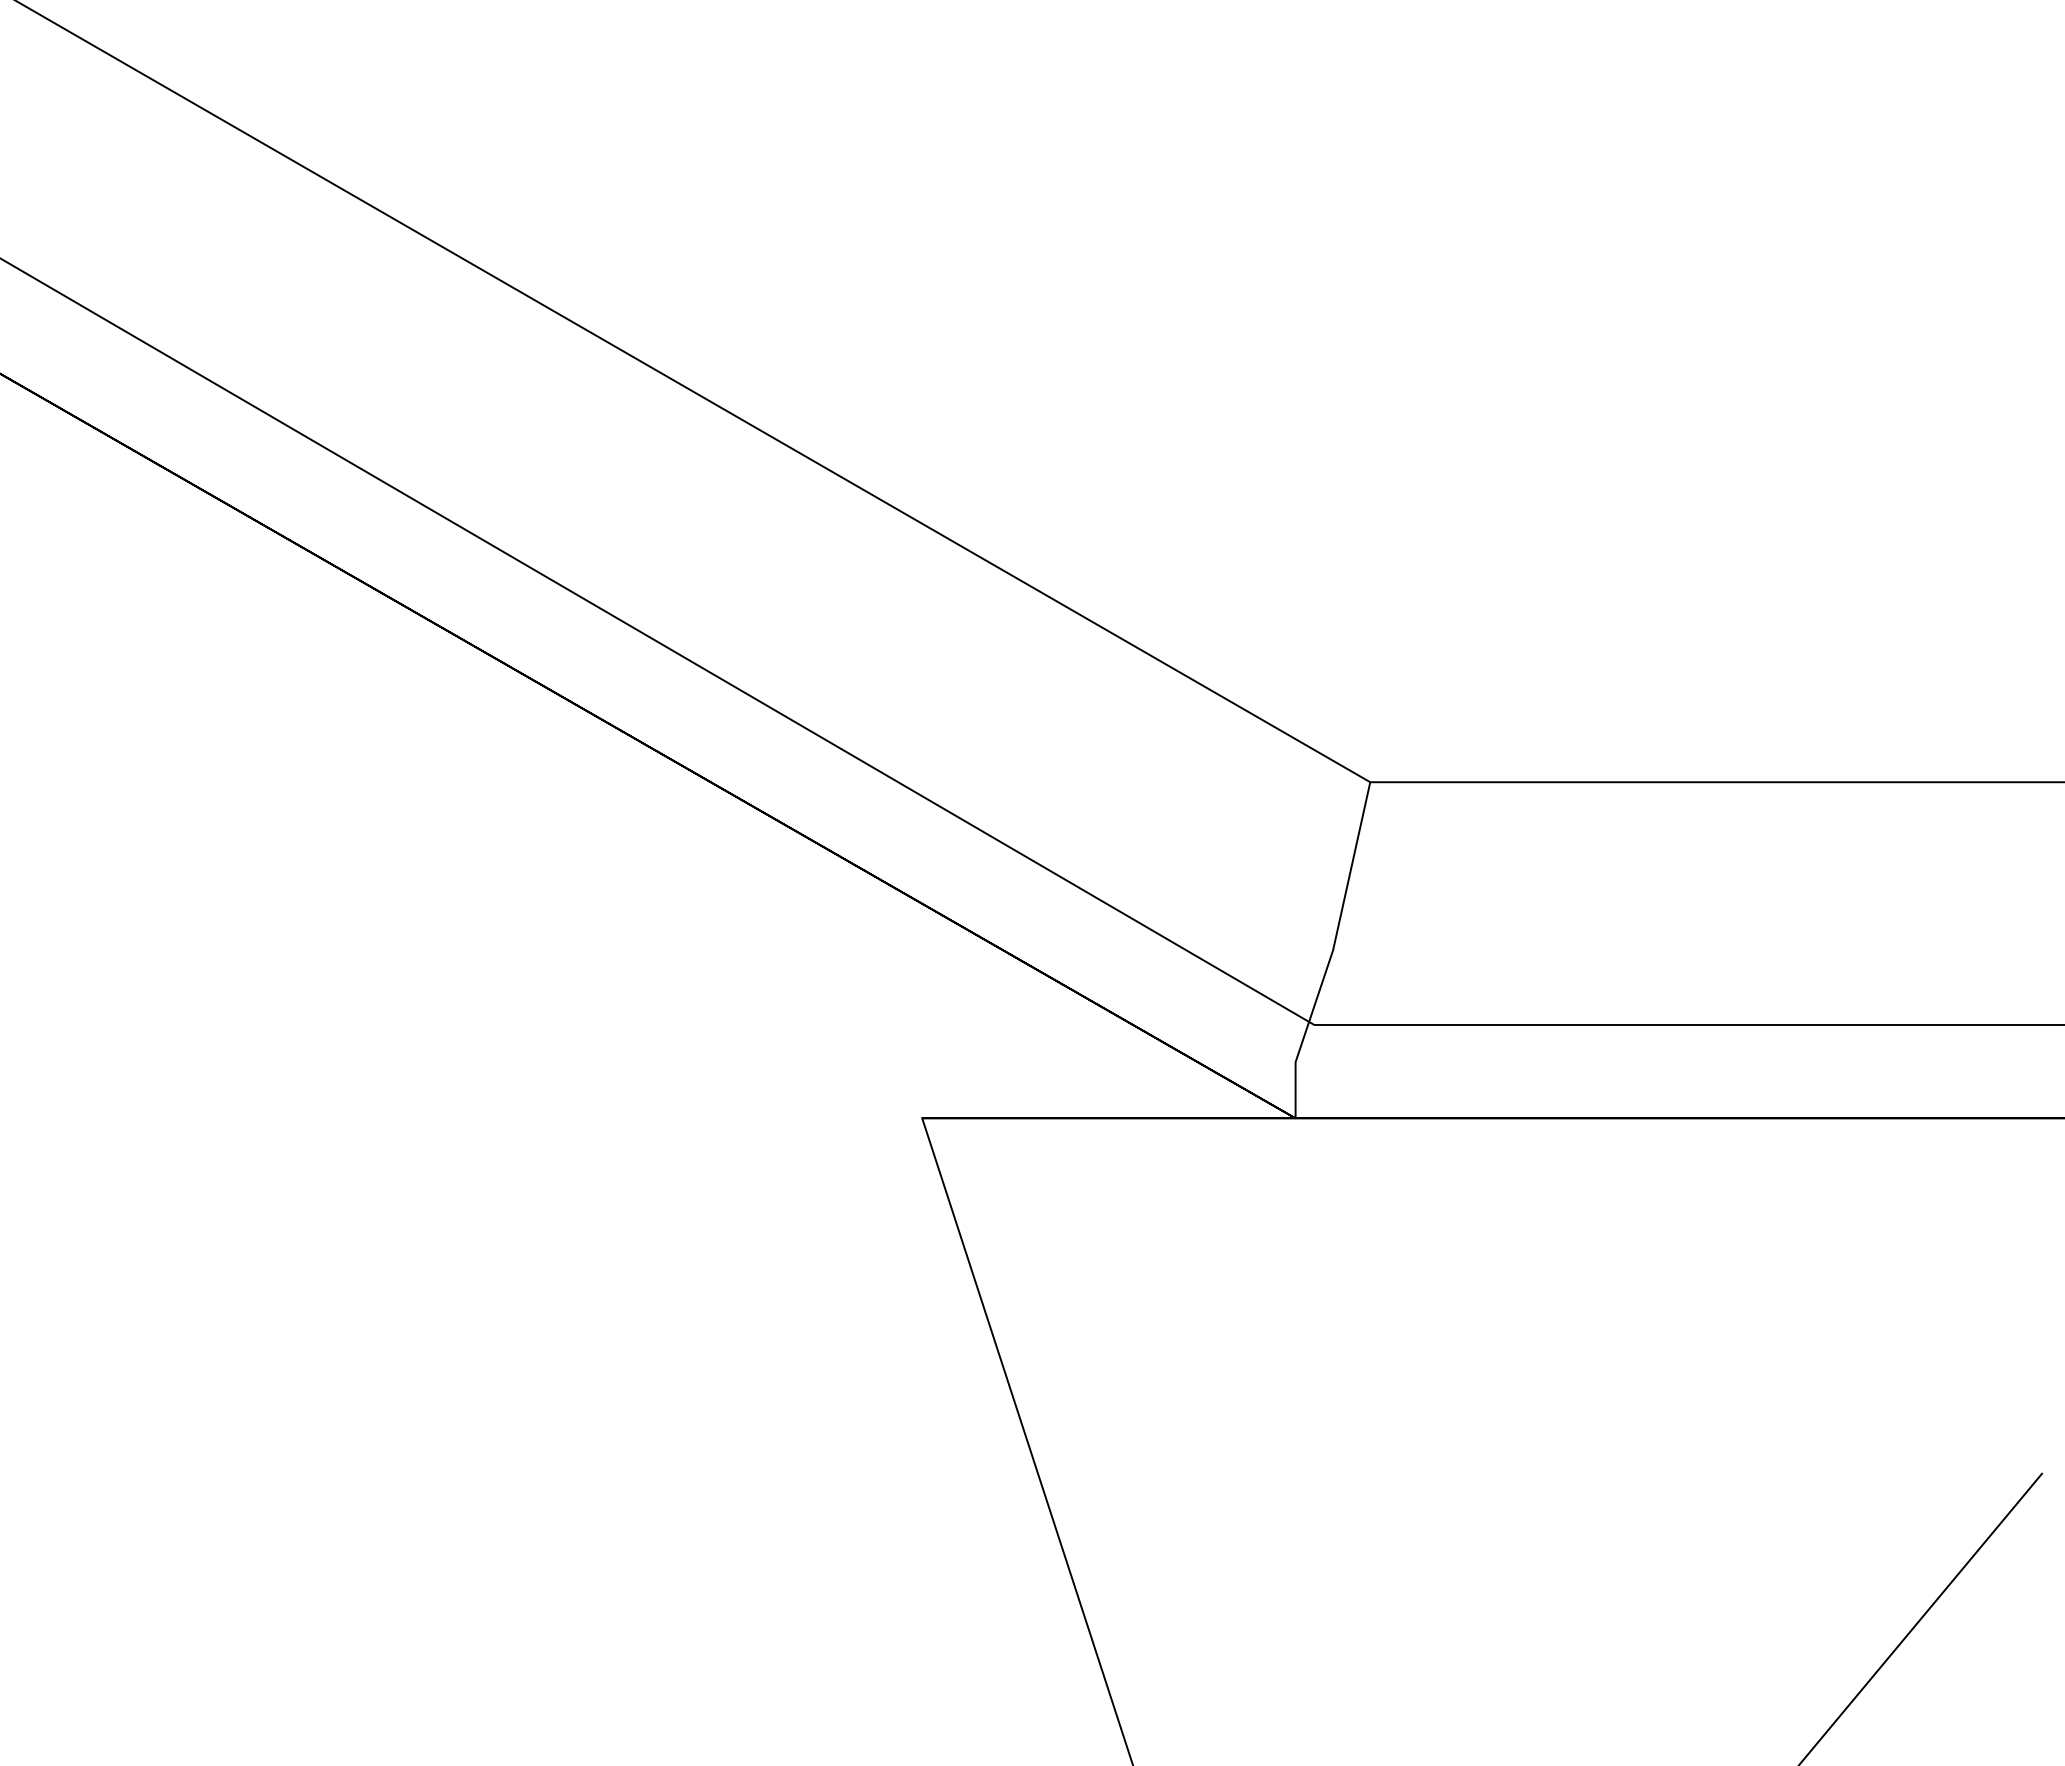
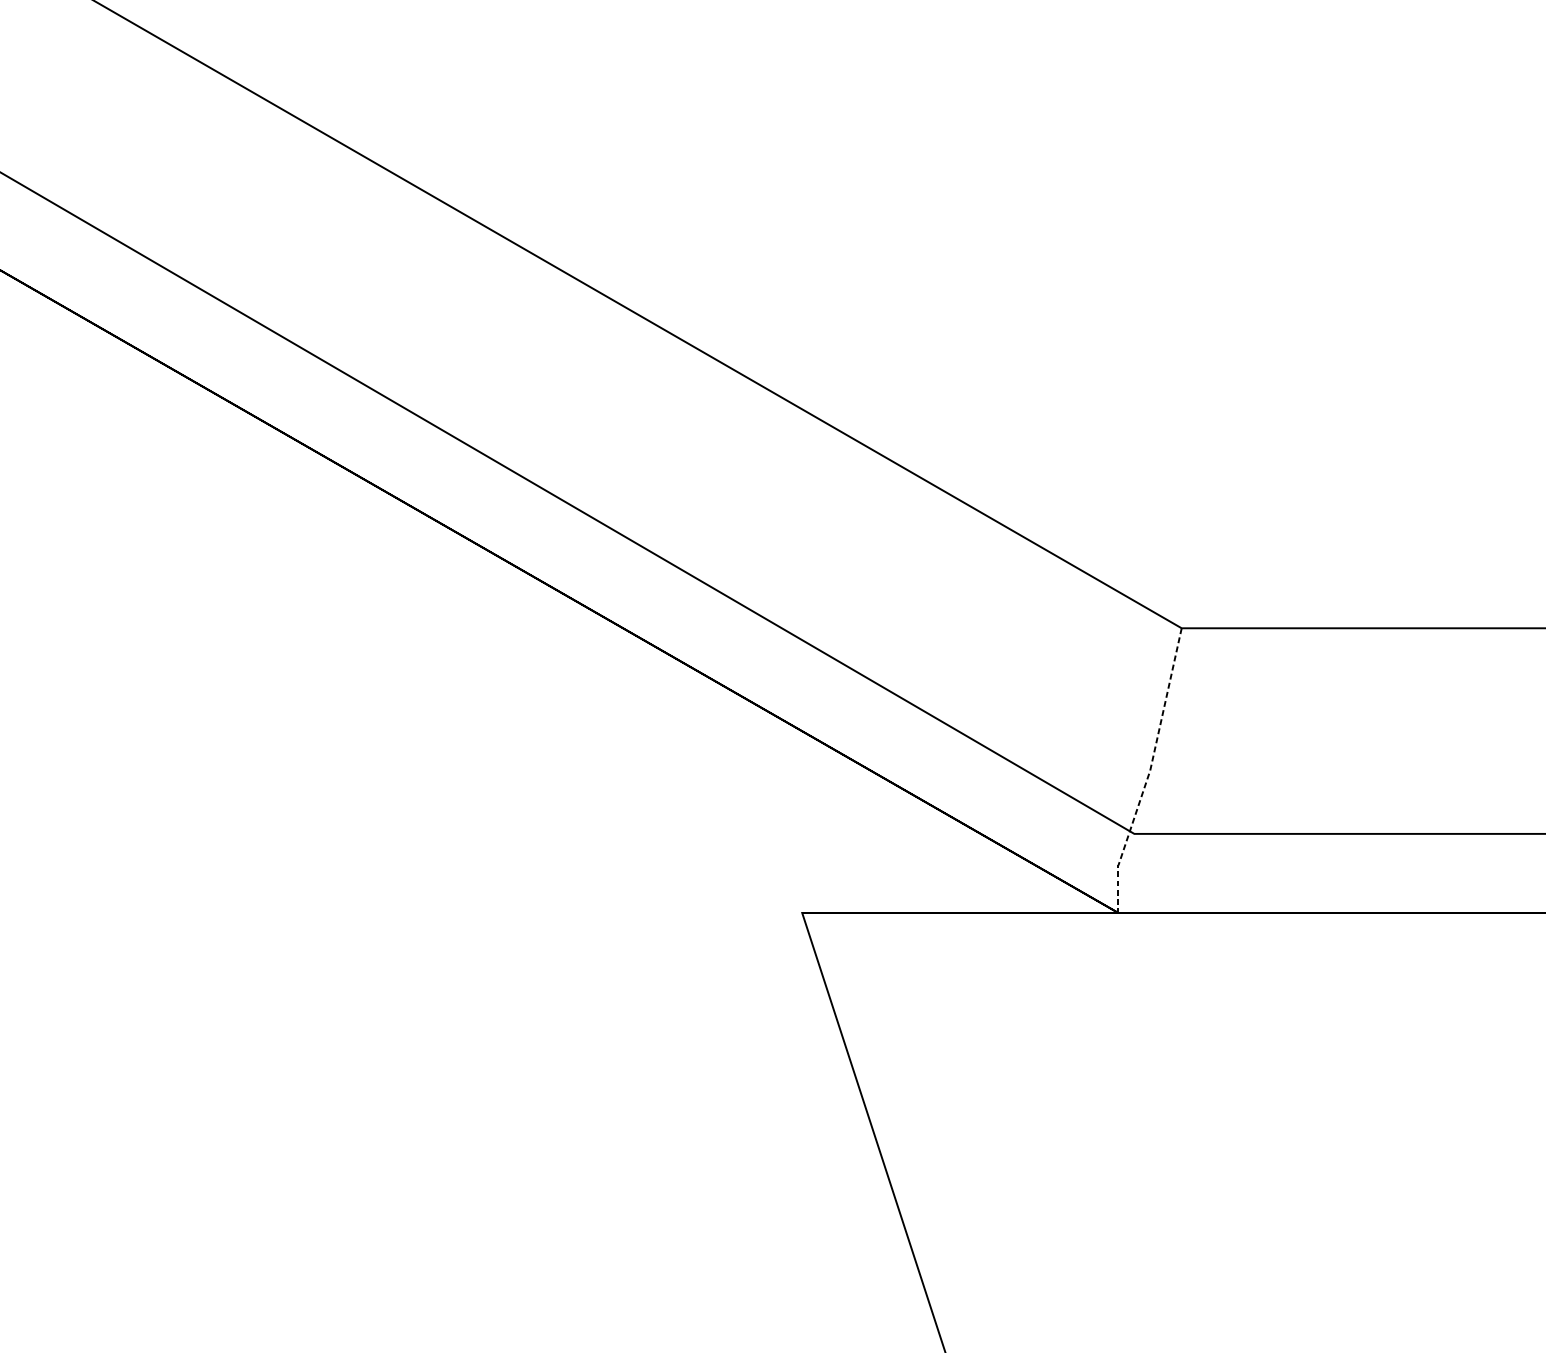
line: (1332, 951) -> (1149, 771), solid -> dashed

